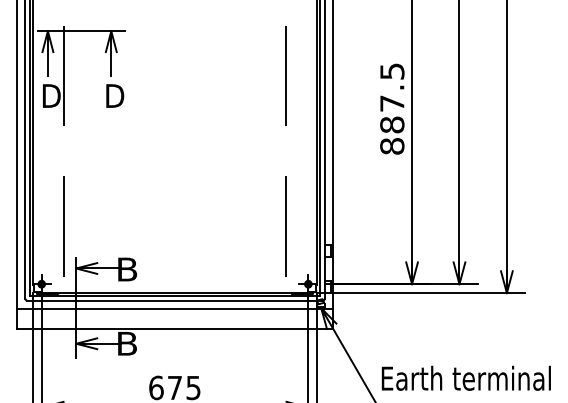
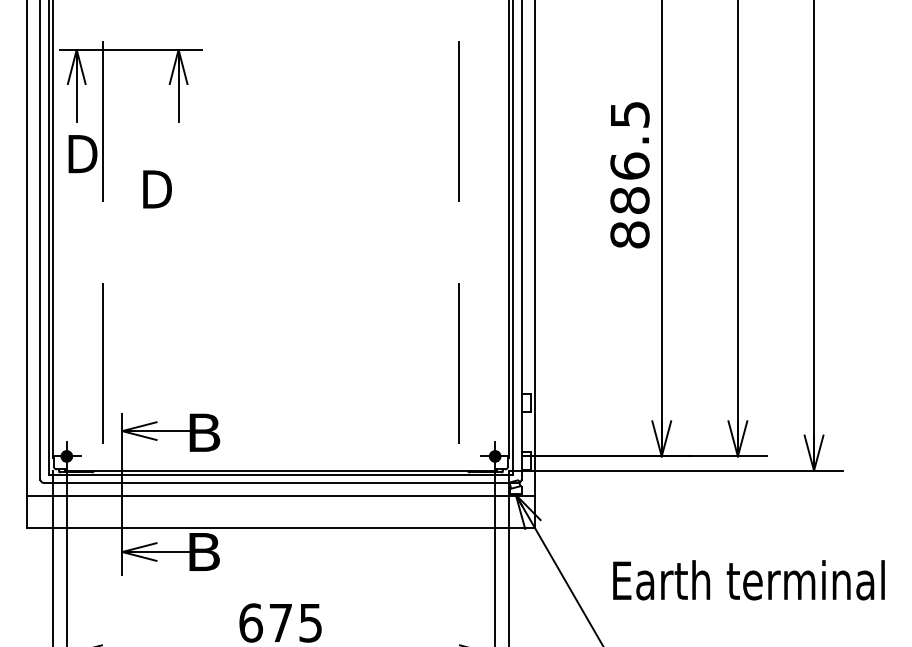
text: (115, 95) -> (158, 188), moved
text: (392, 103) -> (630, 166), 887.5 -> 886.5
text: (465, 377) -> (747, 578), moved

